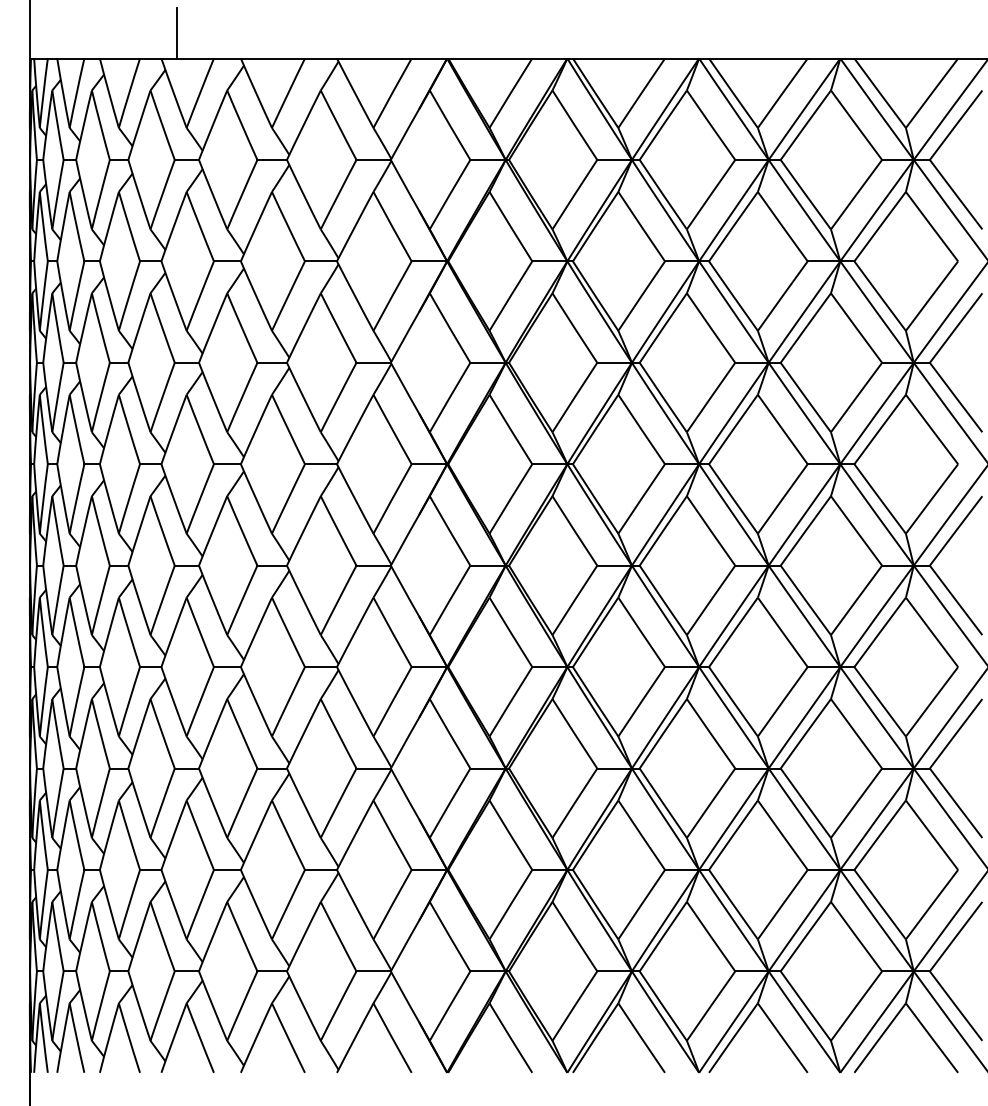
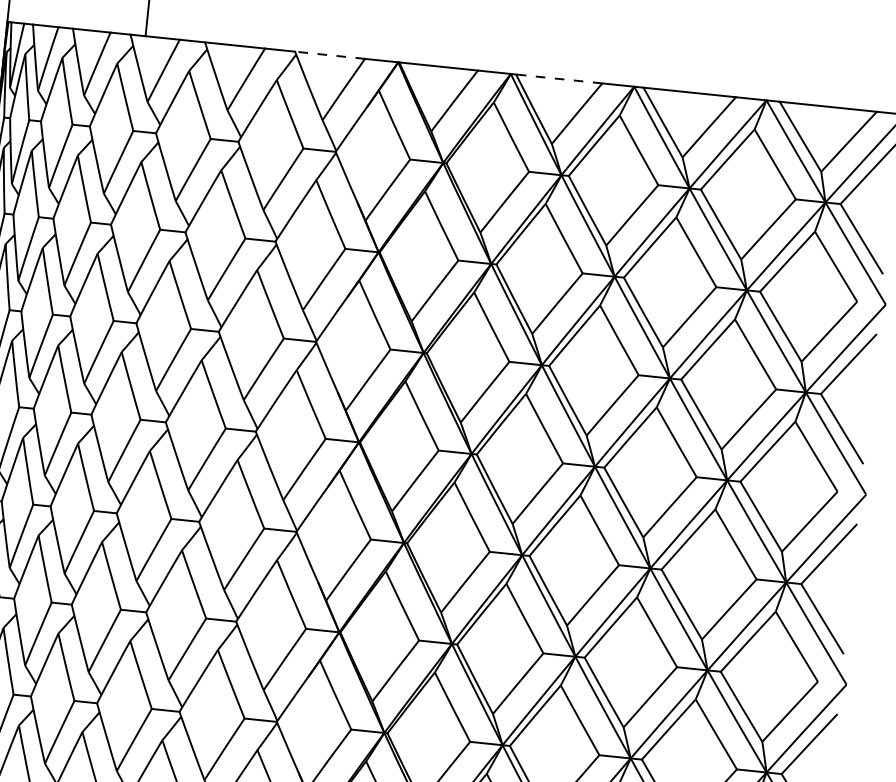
line: (373, 58) -> (329, 55), solid -> dashed
line: (618, 58) -> (558, 78), solid -> dashed

